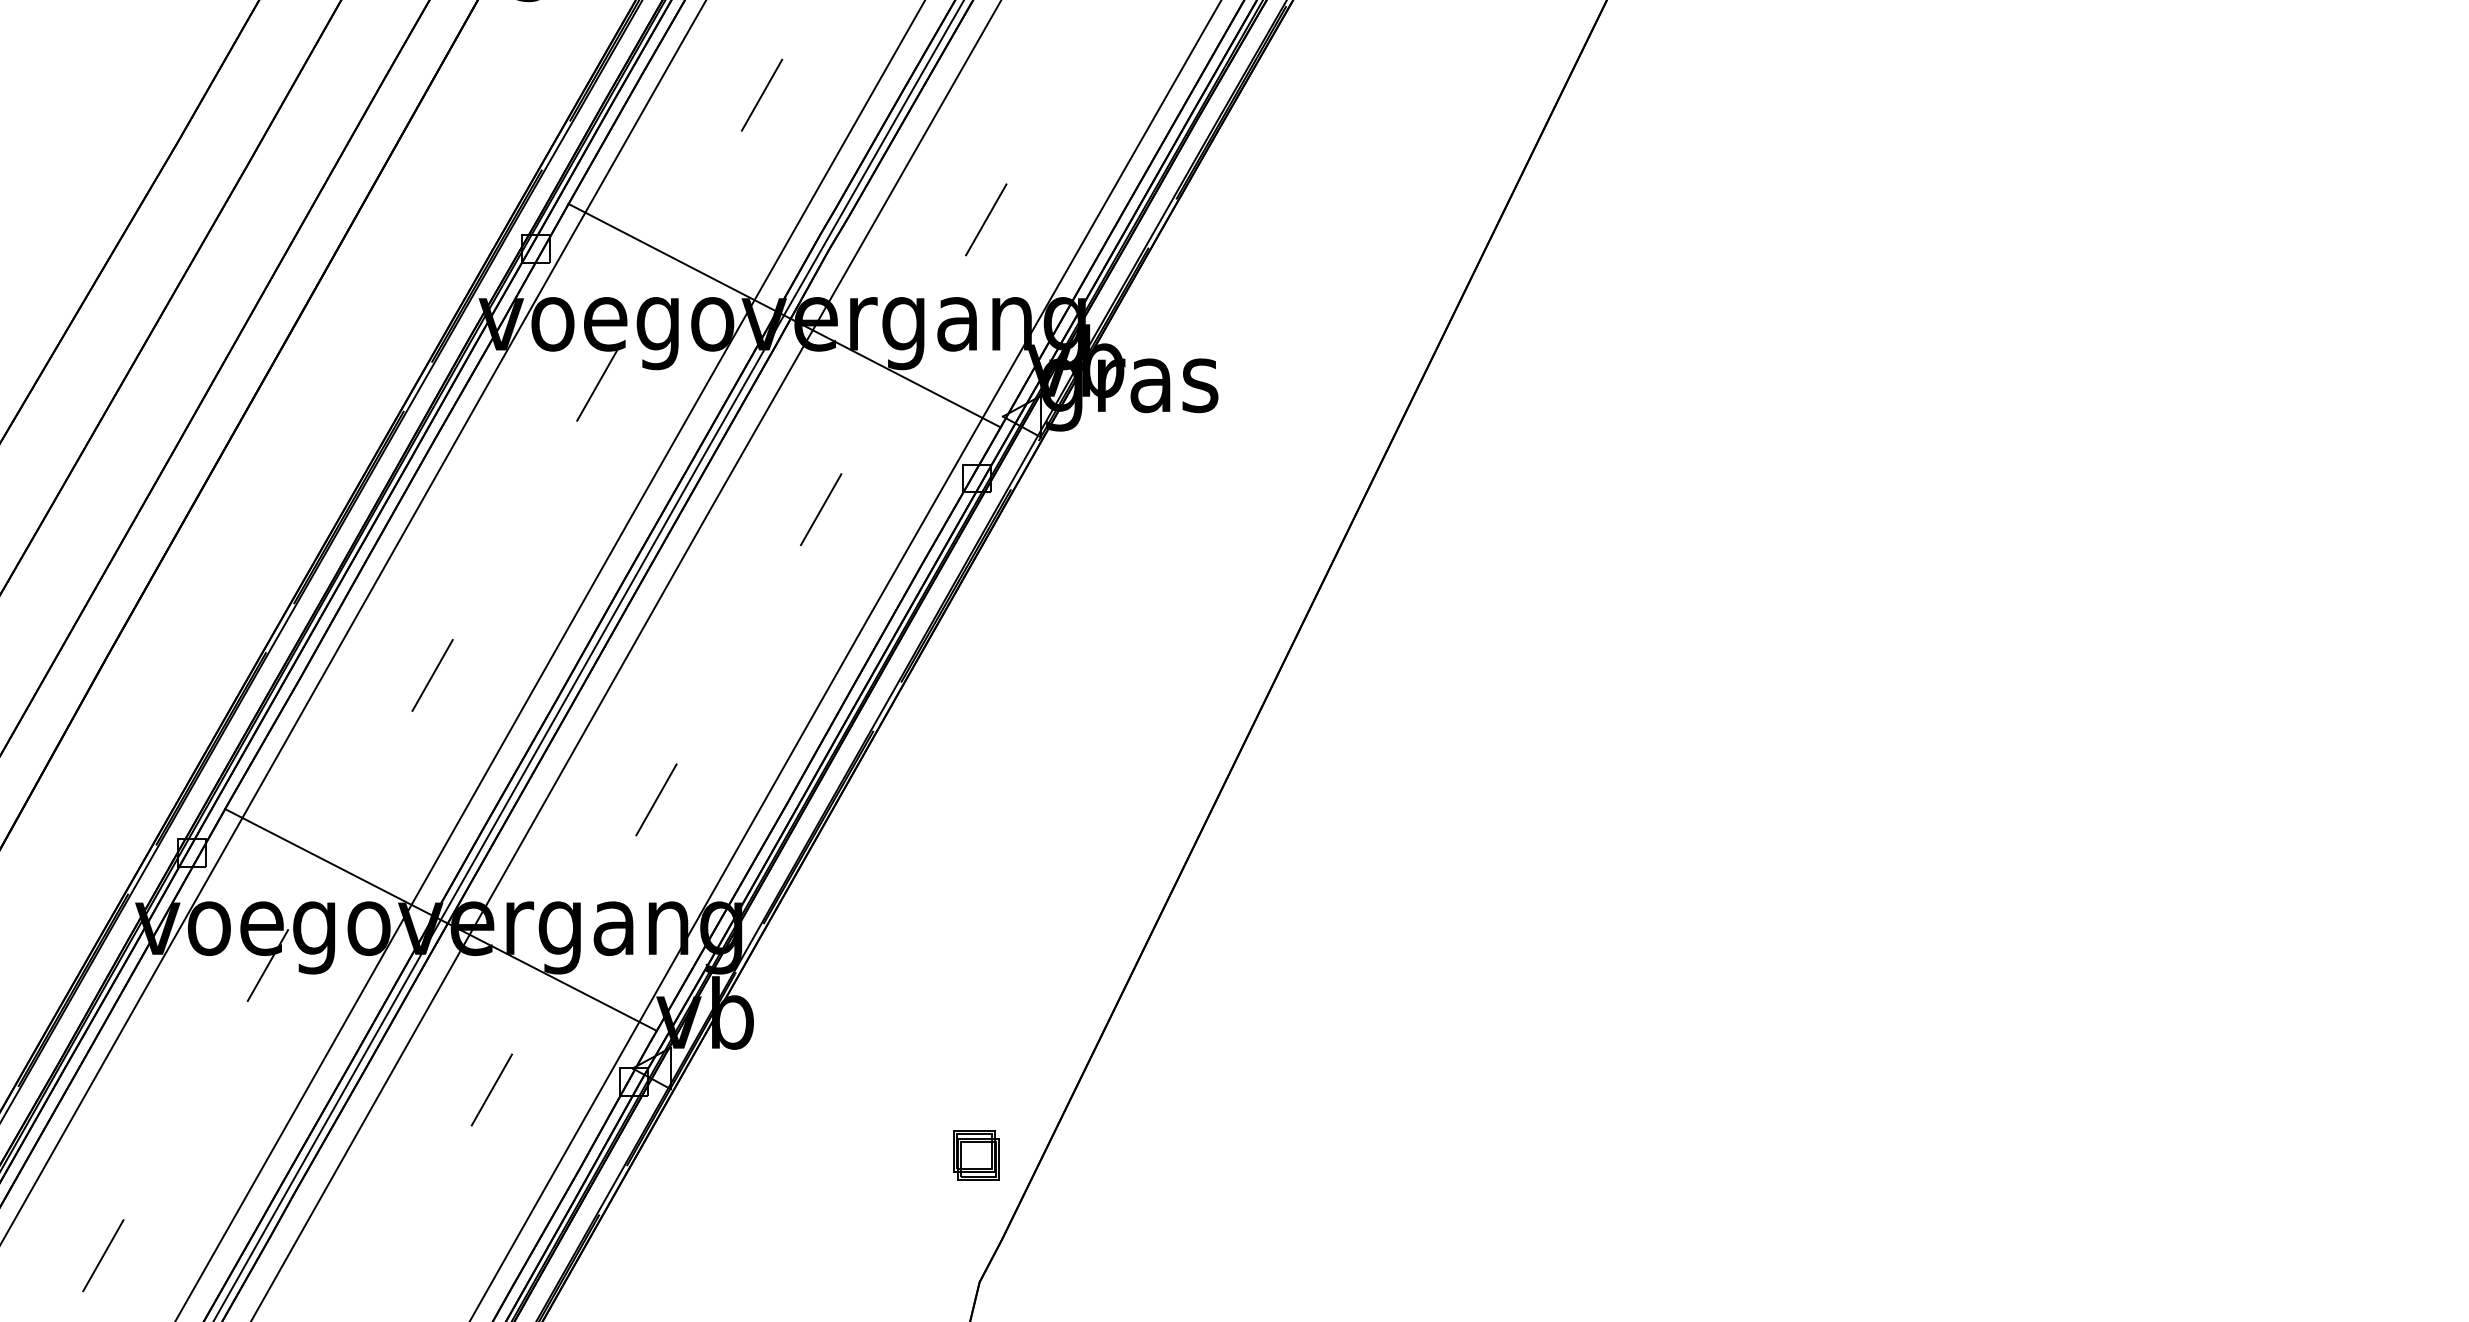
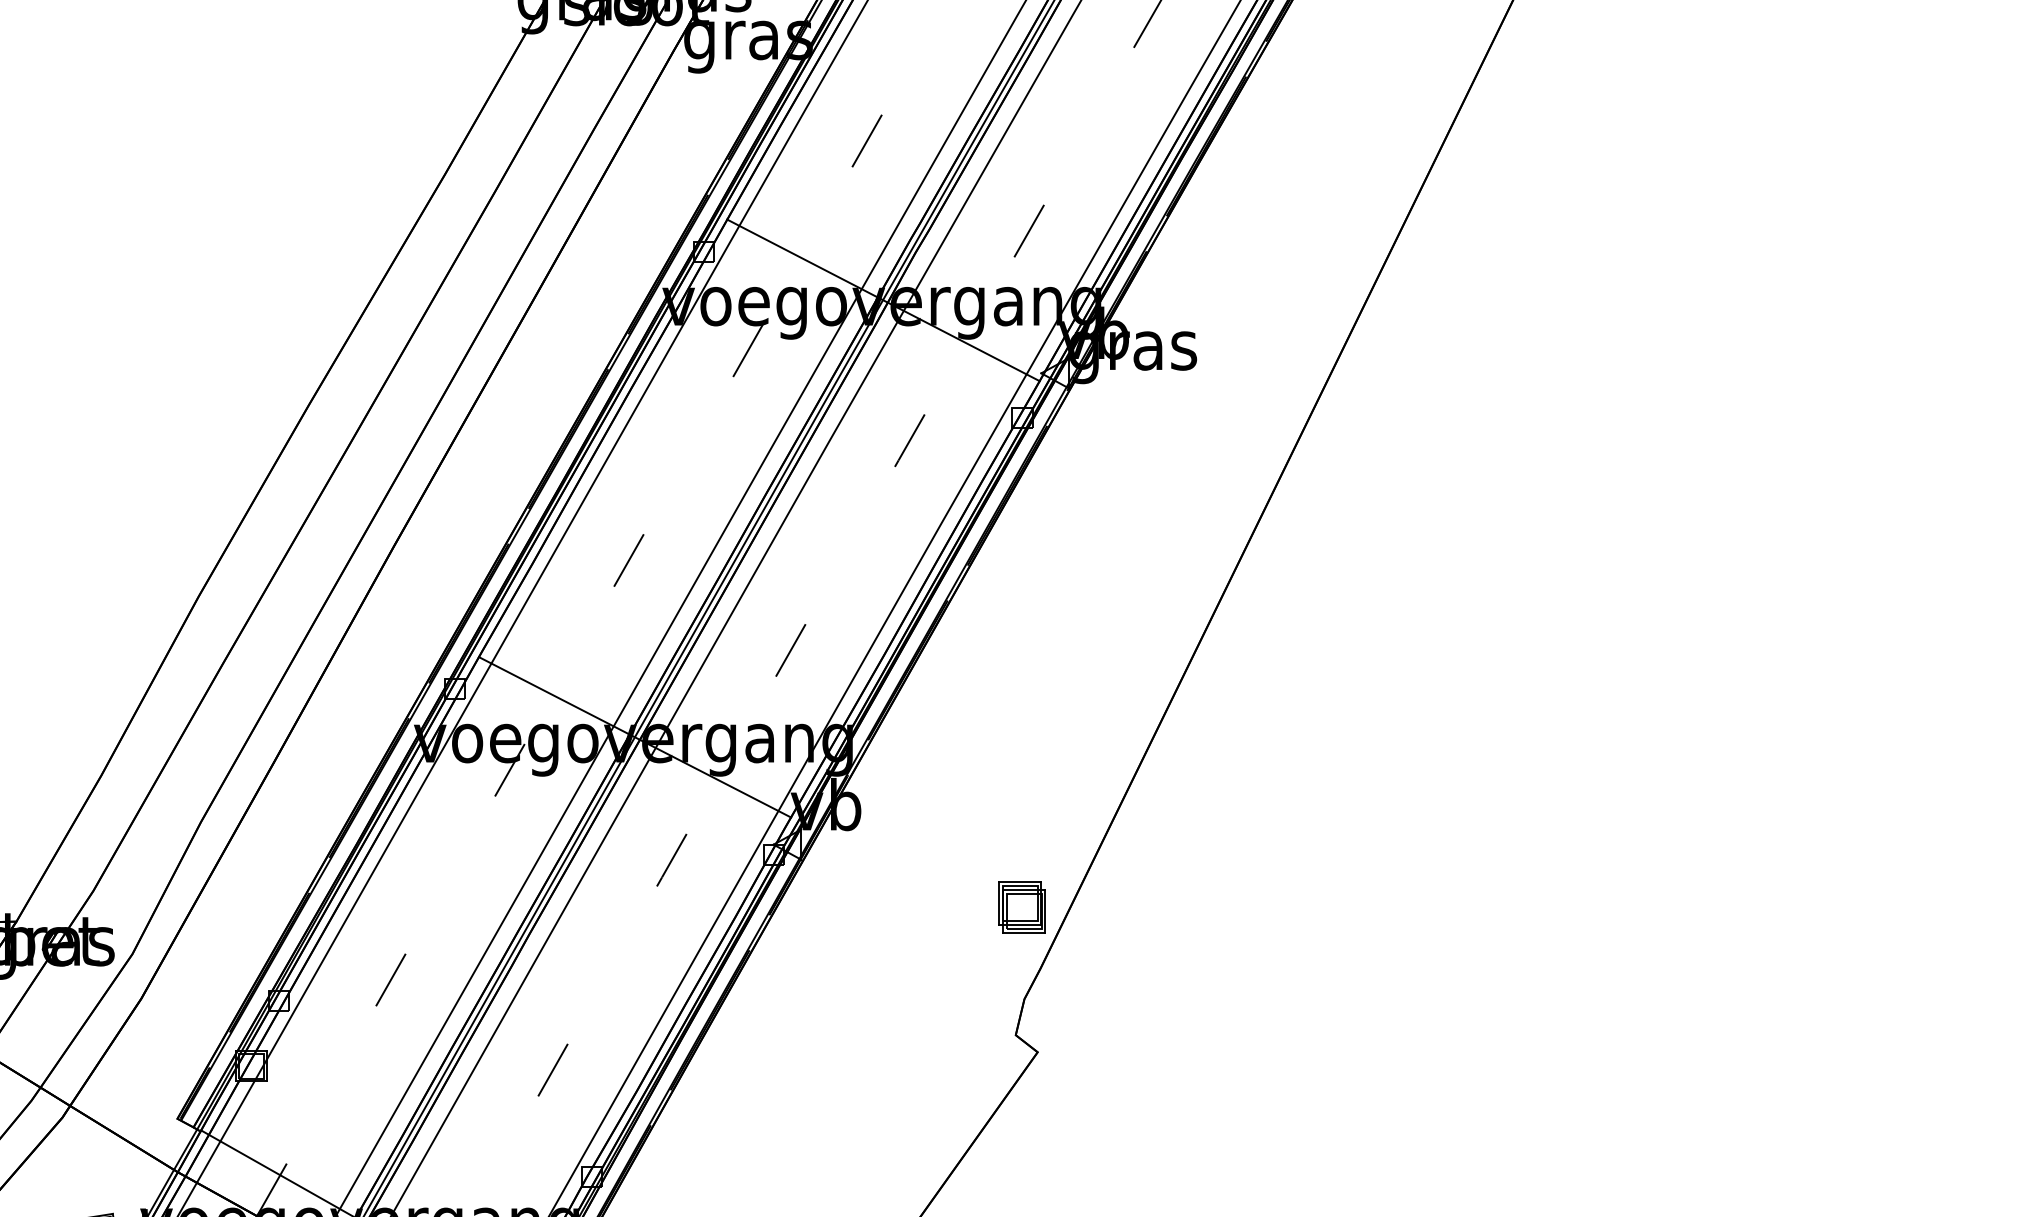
part: (976, 1155) -> (1022, 907), size x1.4

